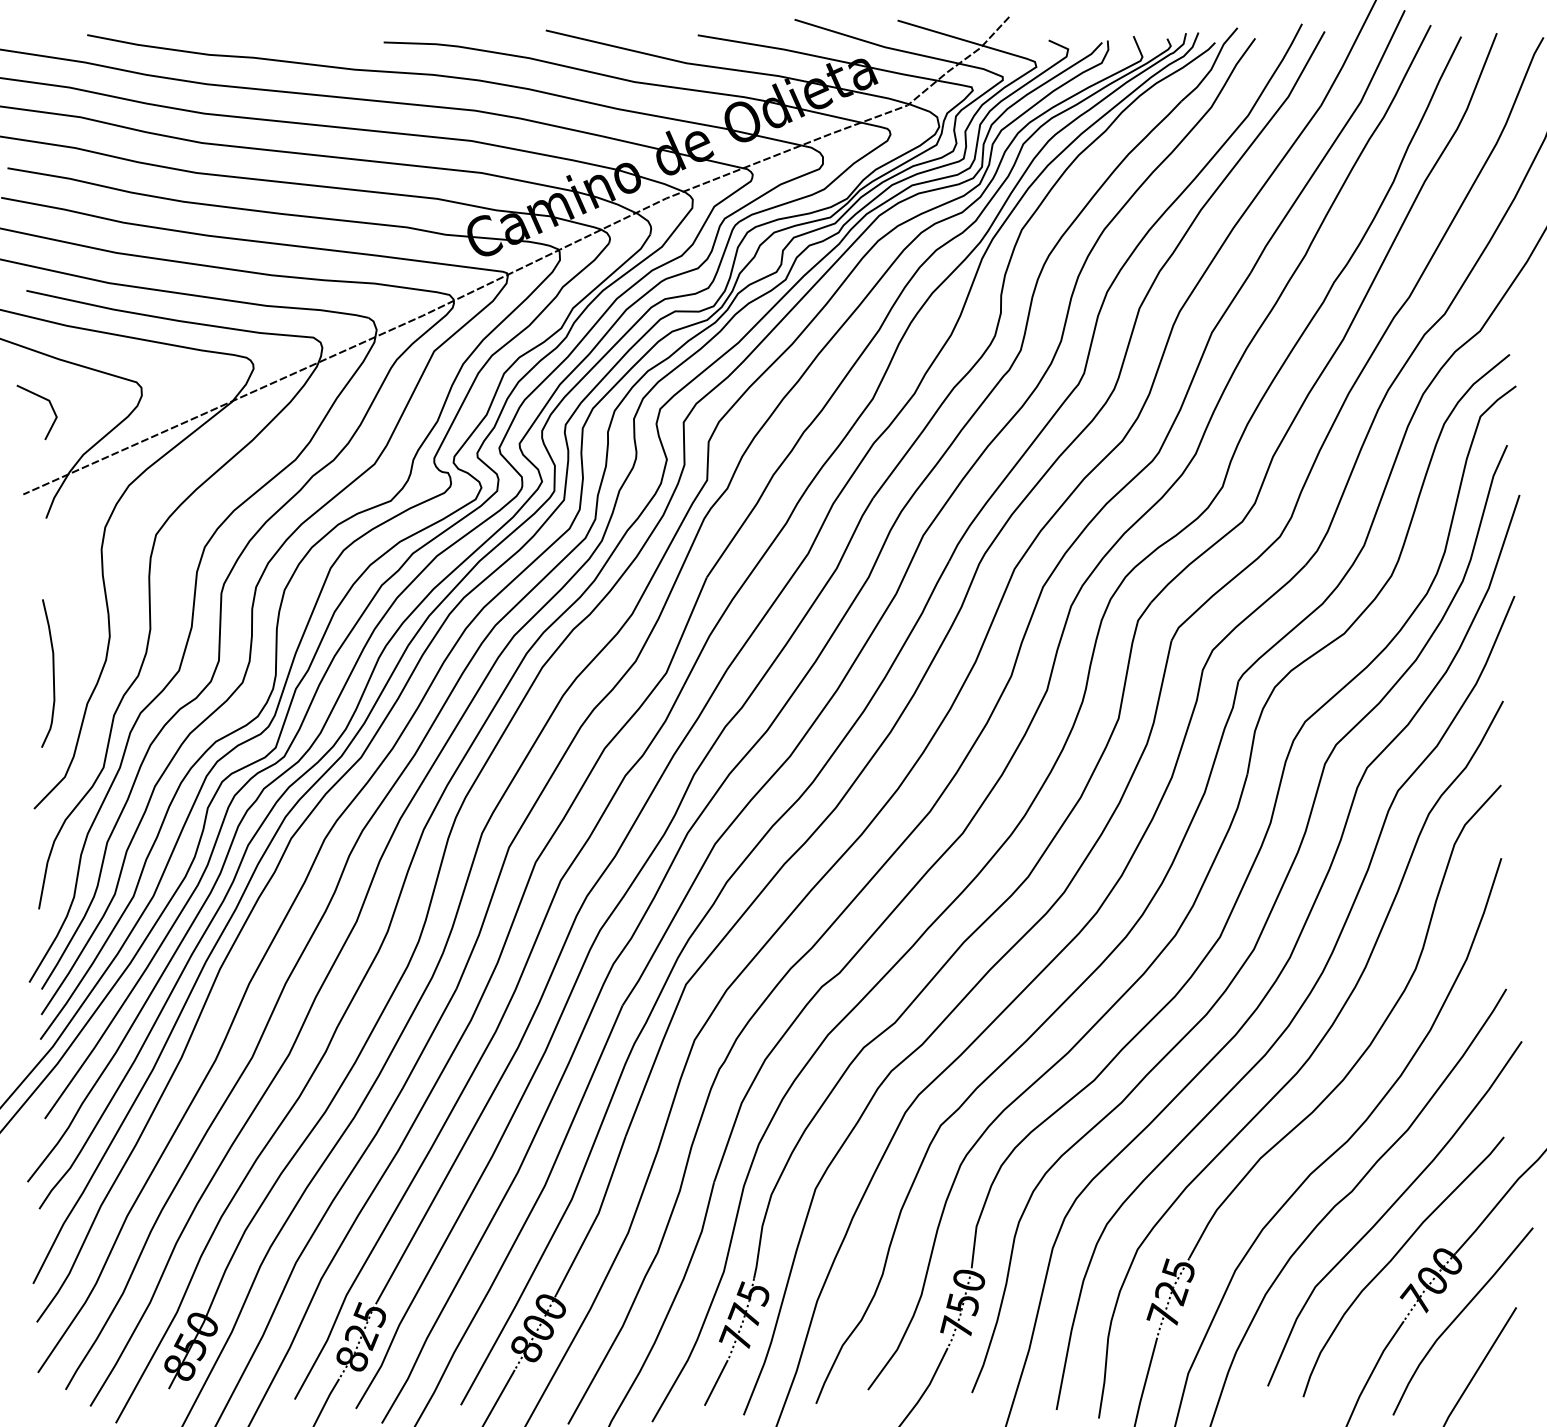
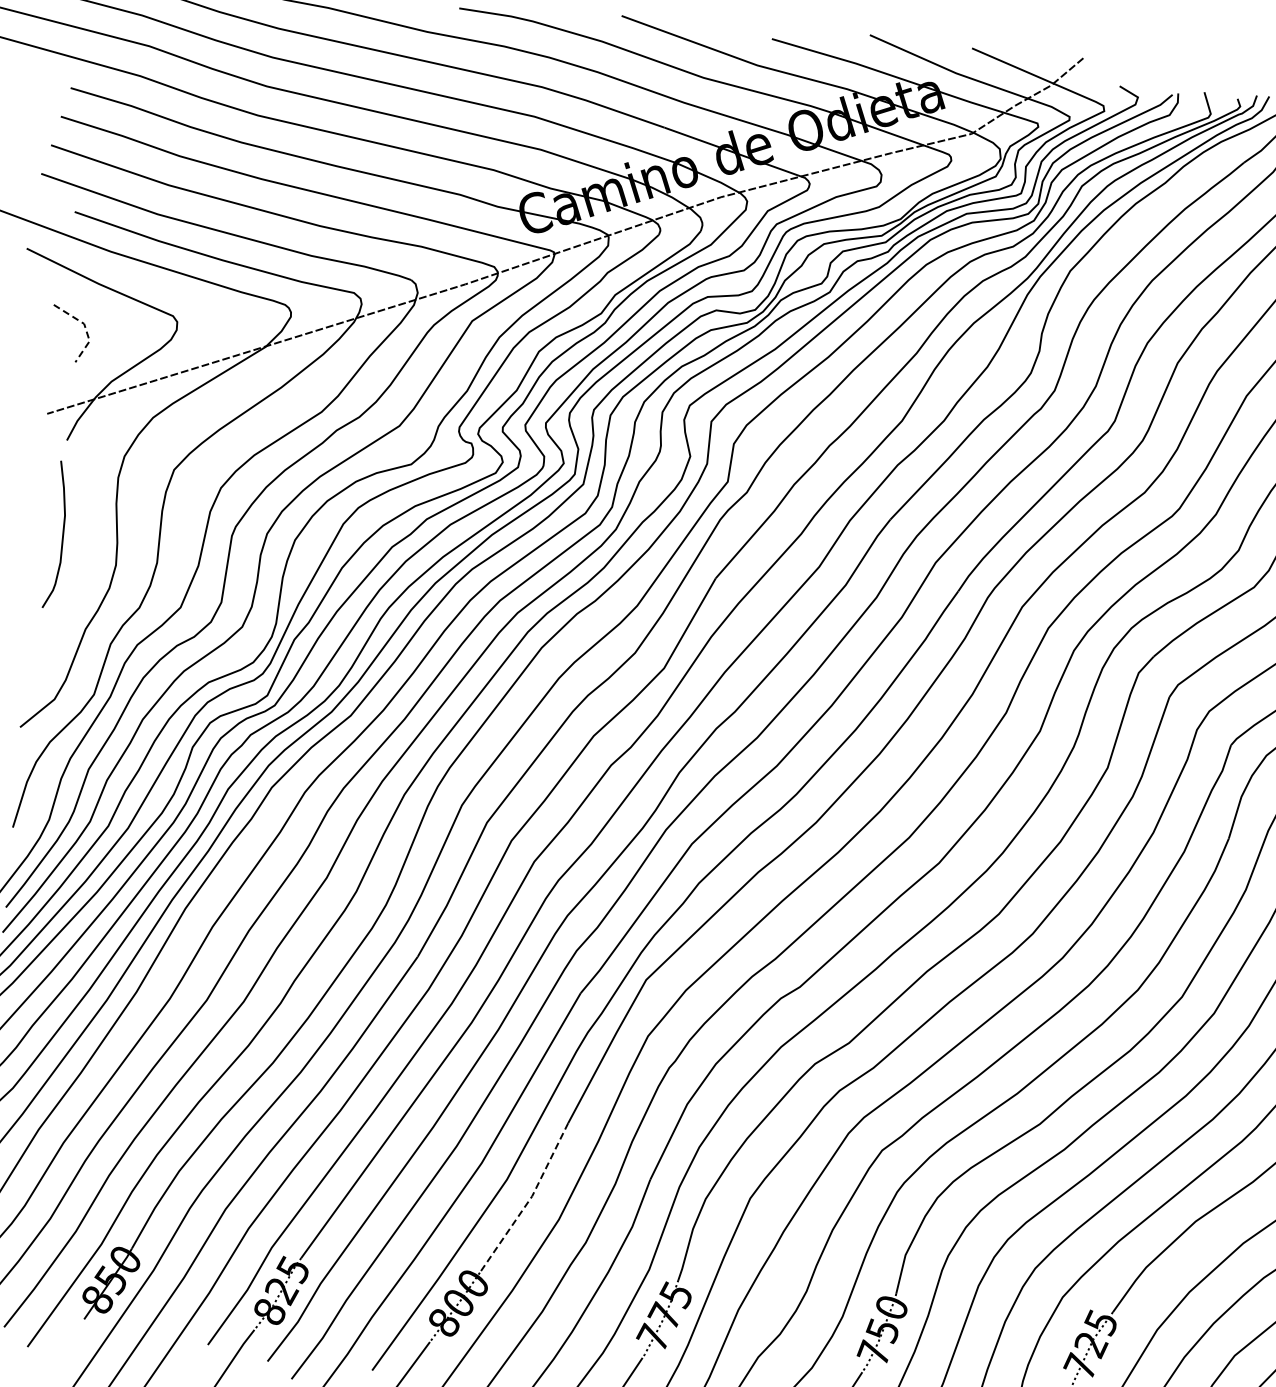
line: (51, 405) -> (85, 328), solid -> dashed
curve: (52, 673) -> (61, 535), moved
line: (596, 1217) -> (529, 1200), solid -> dashed

